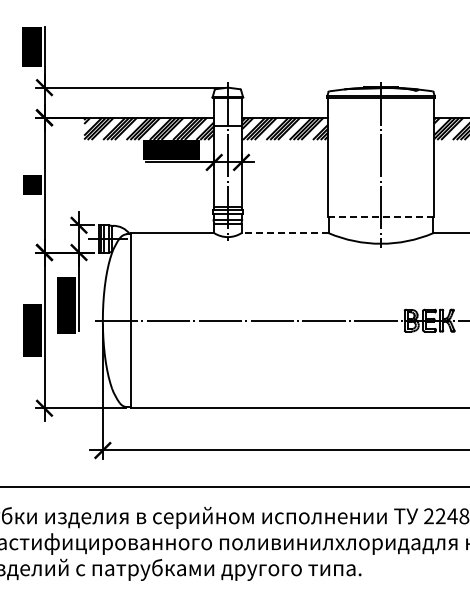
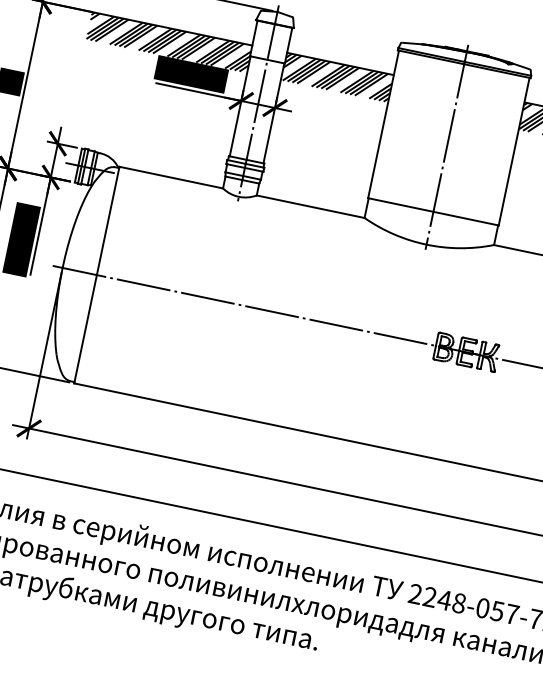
line: (381, 217) -> (433, 212), dashed -> solid
line: (285, 233) -> (311, 207), dashed -> solid

